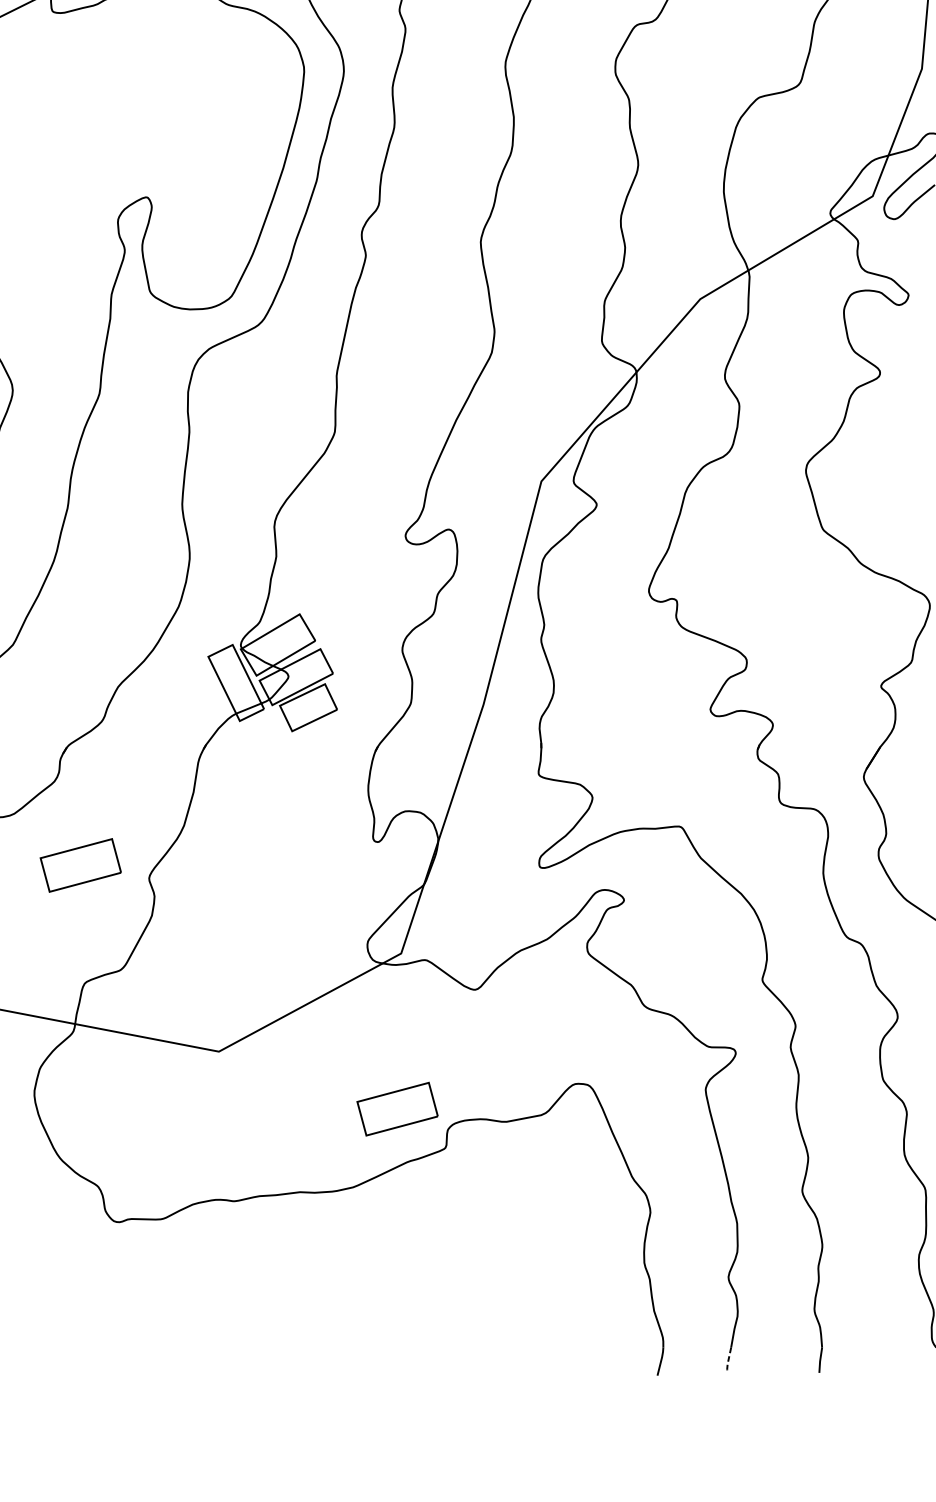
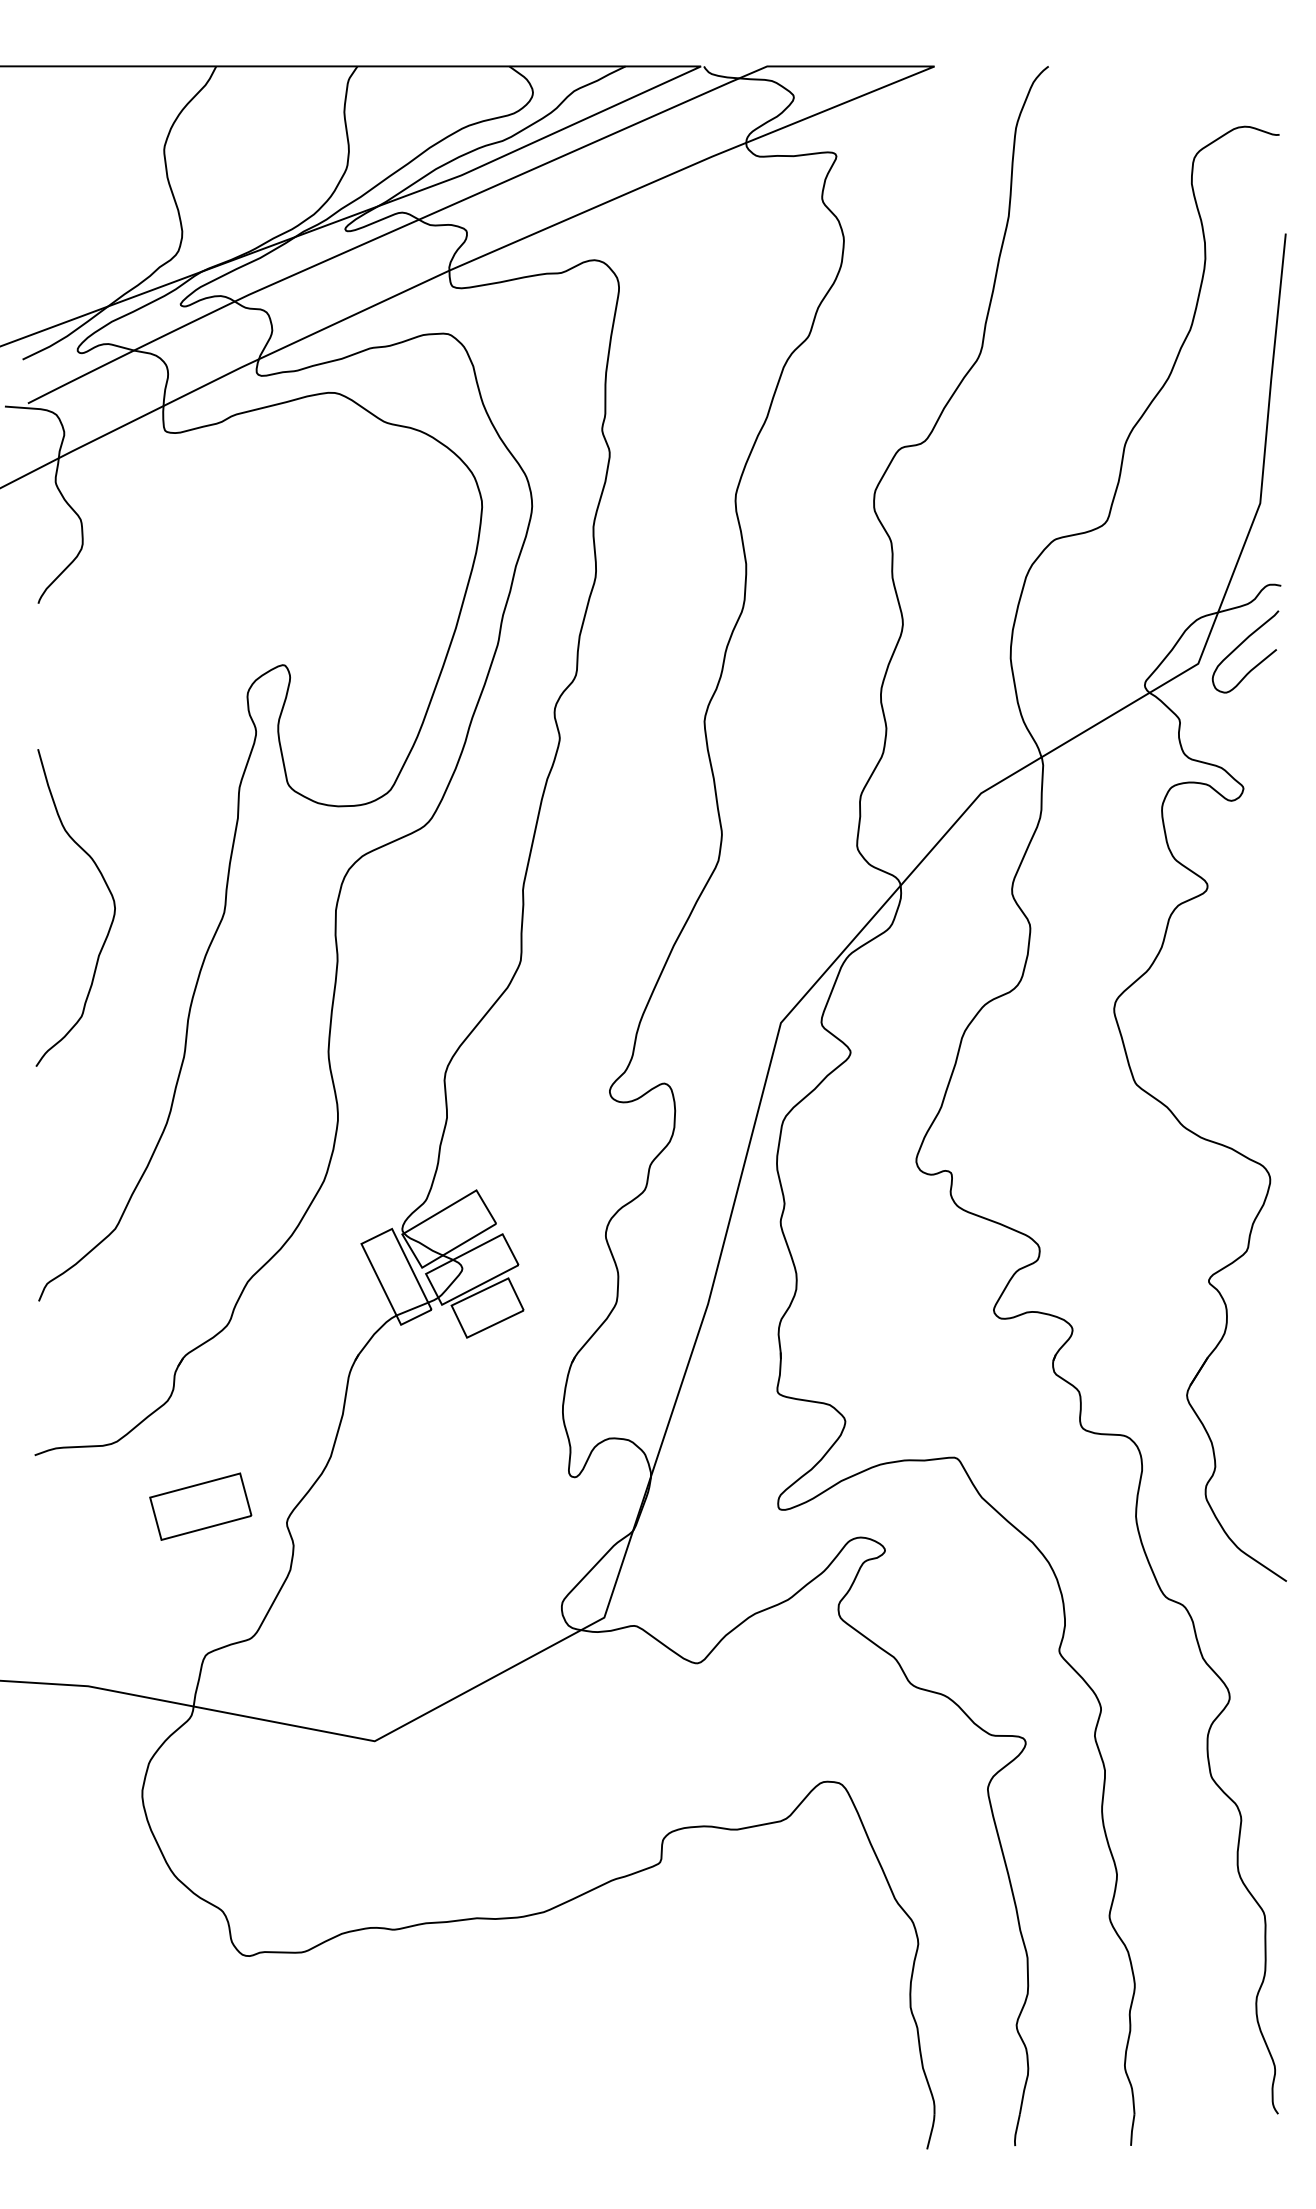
part: (397, 1109) -> (599, 1813), removed
line: (728, 1361) -> (1016, 2131), dashed -> solid

